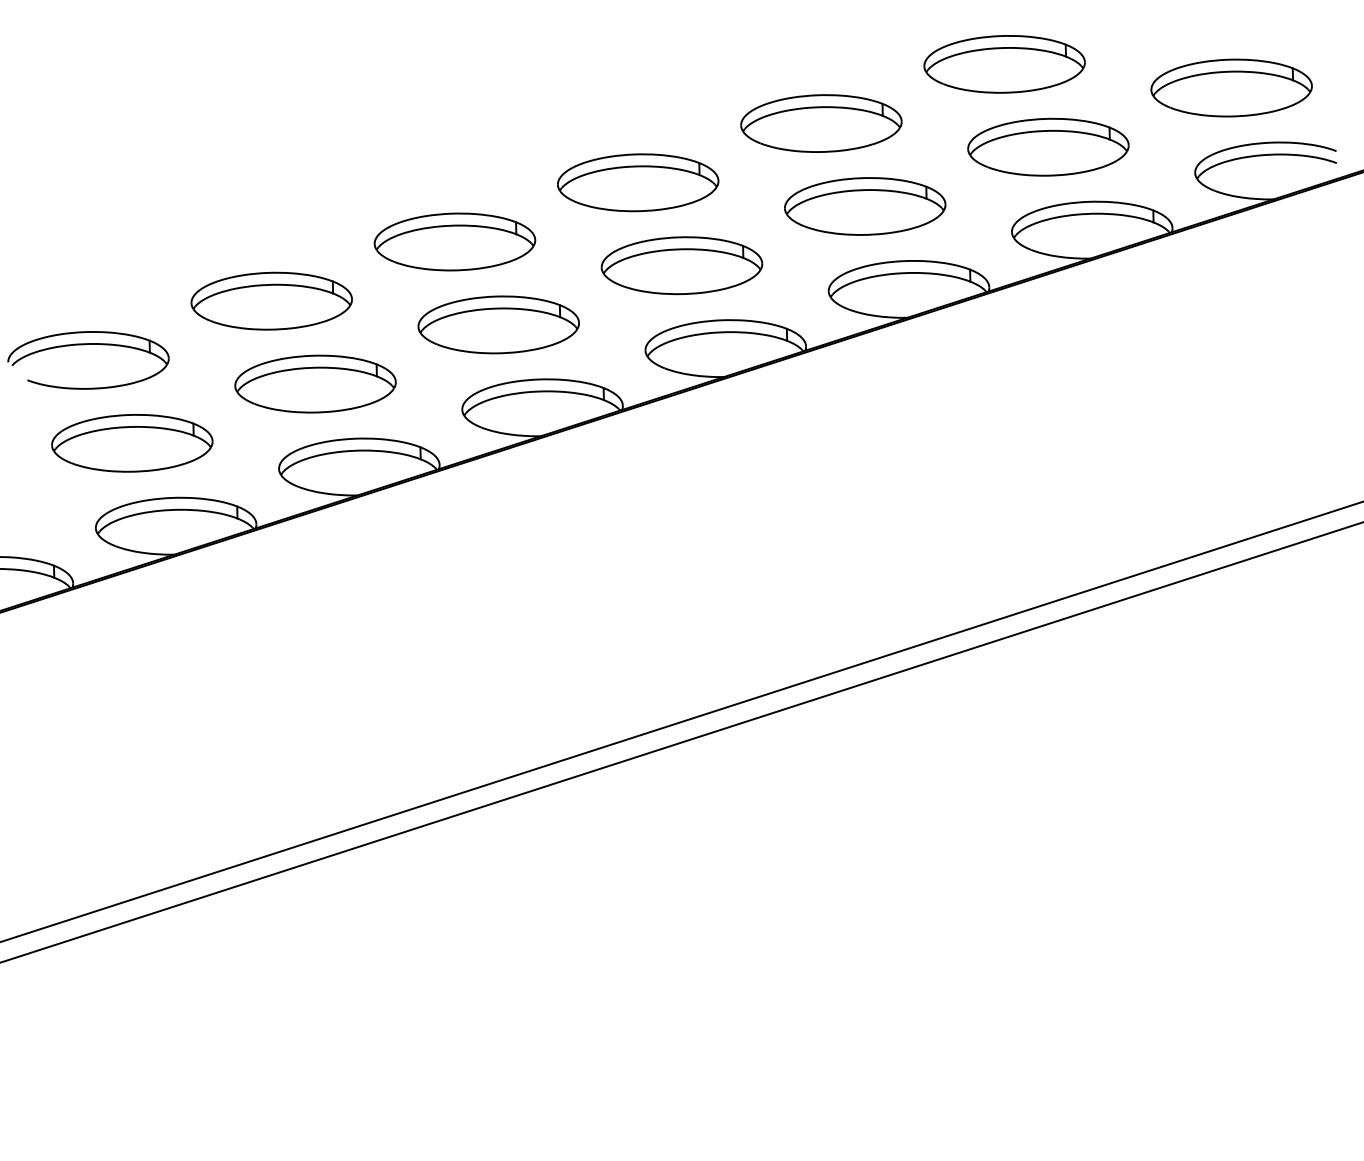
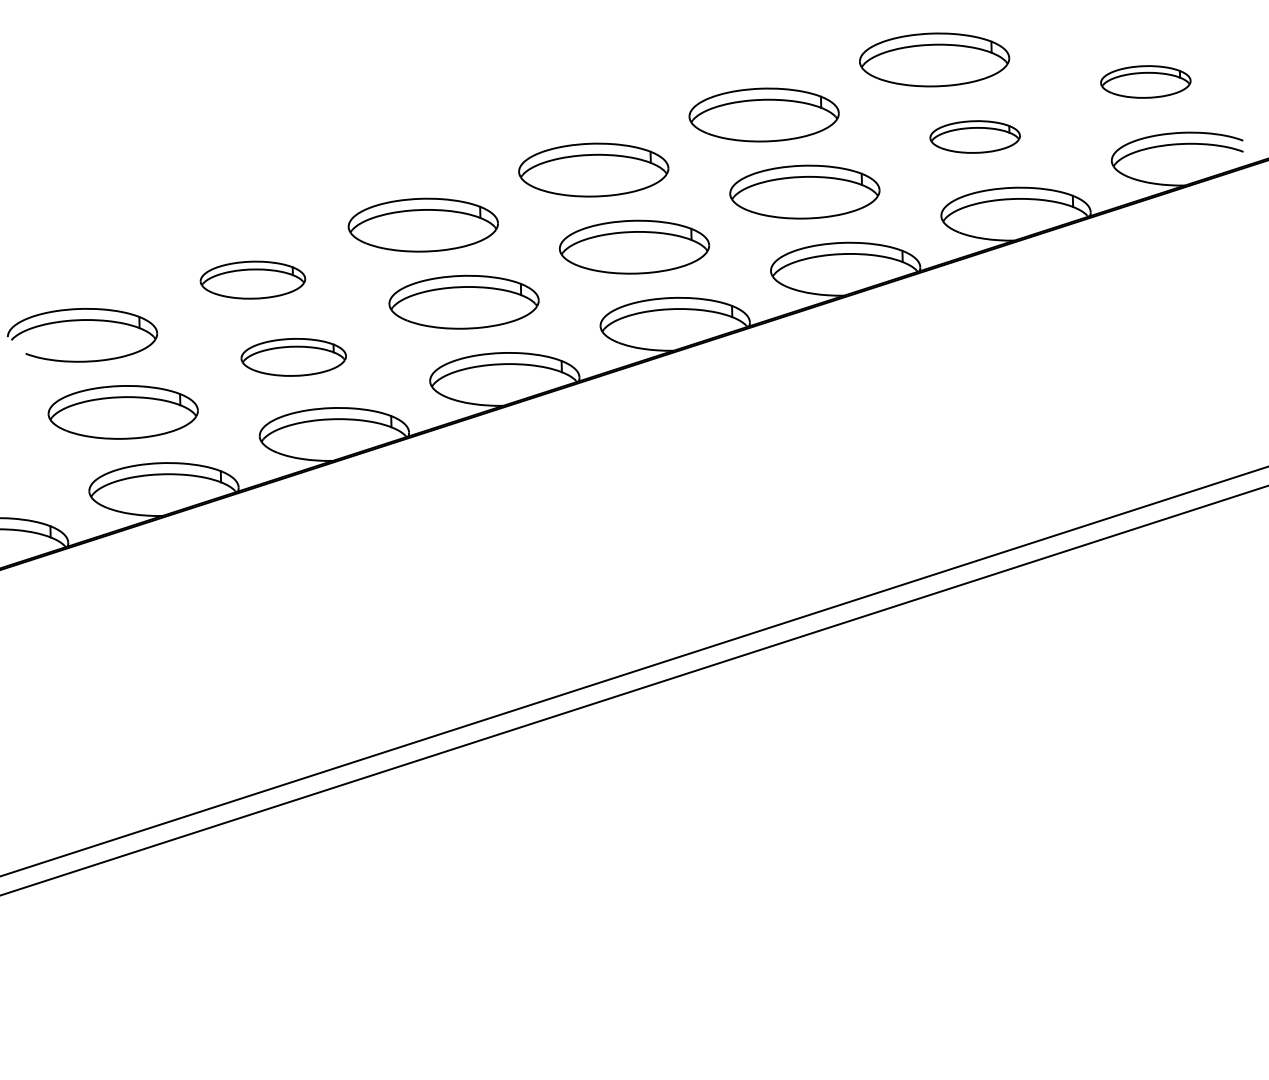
part: (1231, 87) -> (1145, 81), size x0.6
part: (1047, 146) -> (974, 136), size x0.6
part: (271, 300) -> (252, 279), size x0.7
part: (315, 384) -> (293, 357), size x0.7

